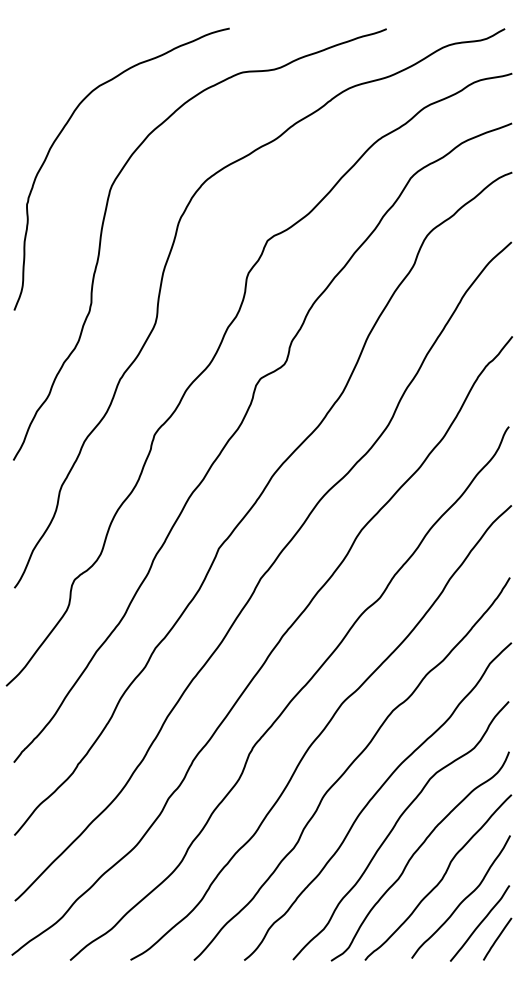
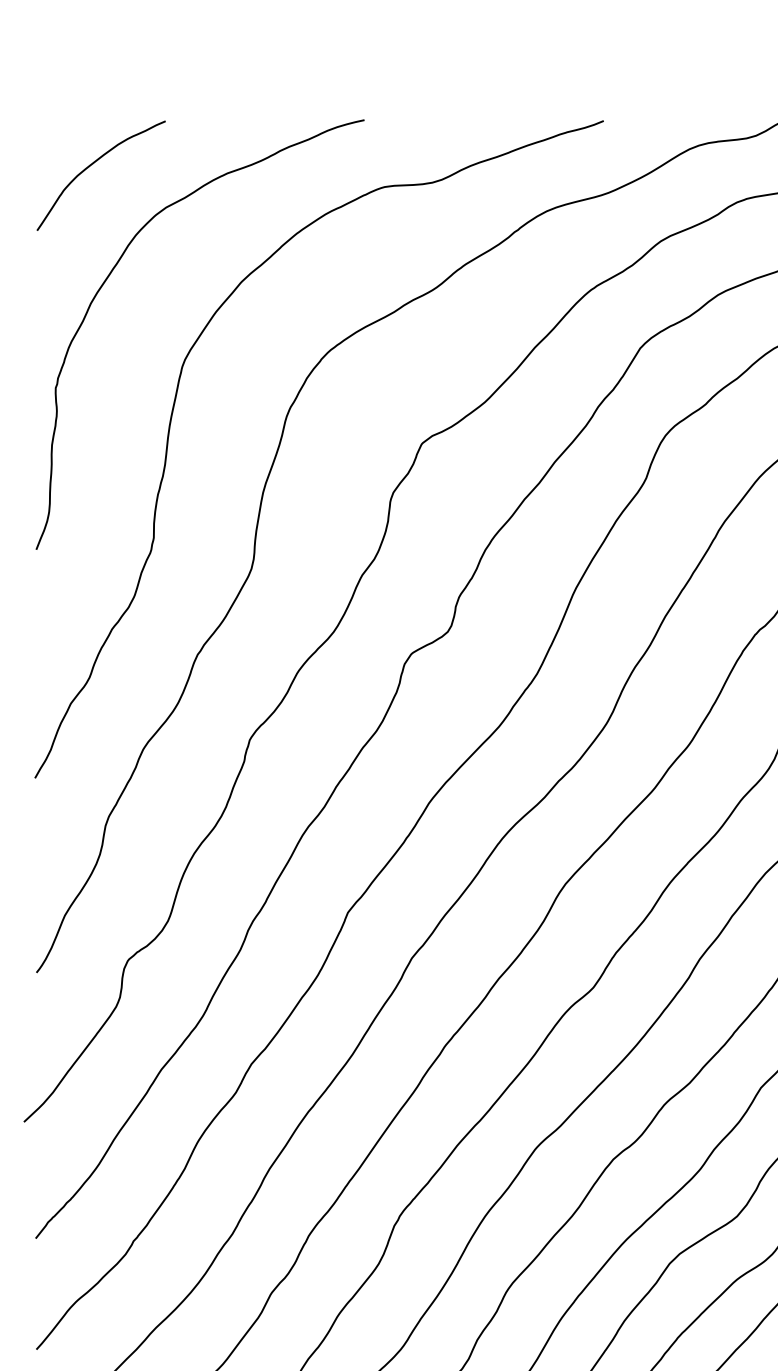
curve: (51, 58) -> (92, 165), added

